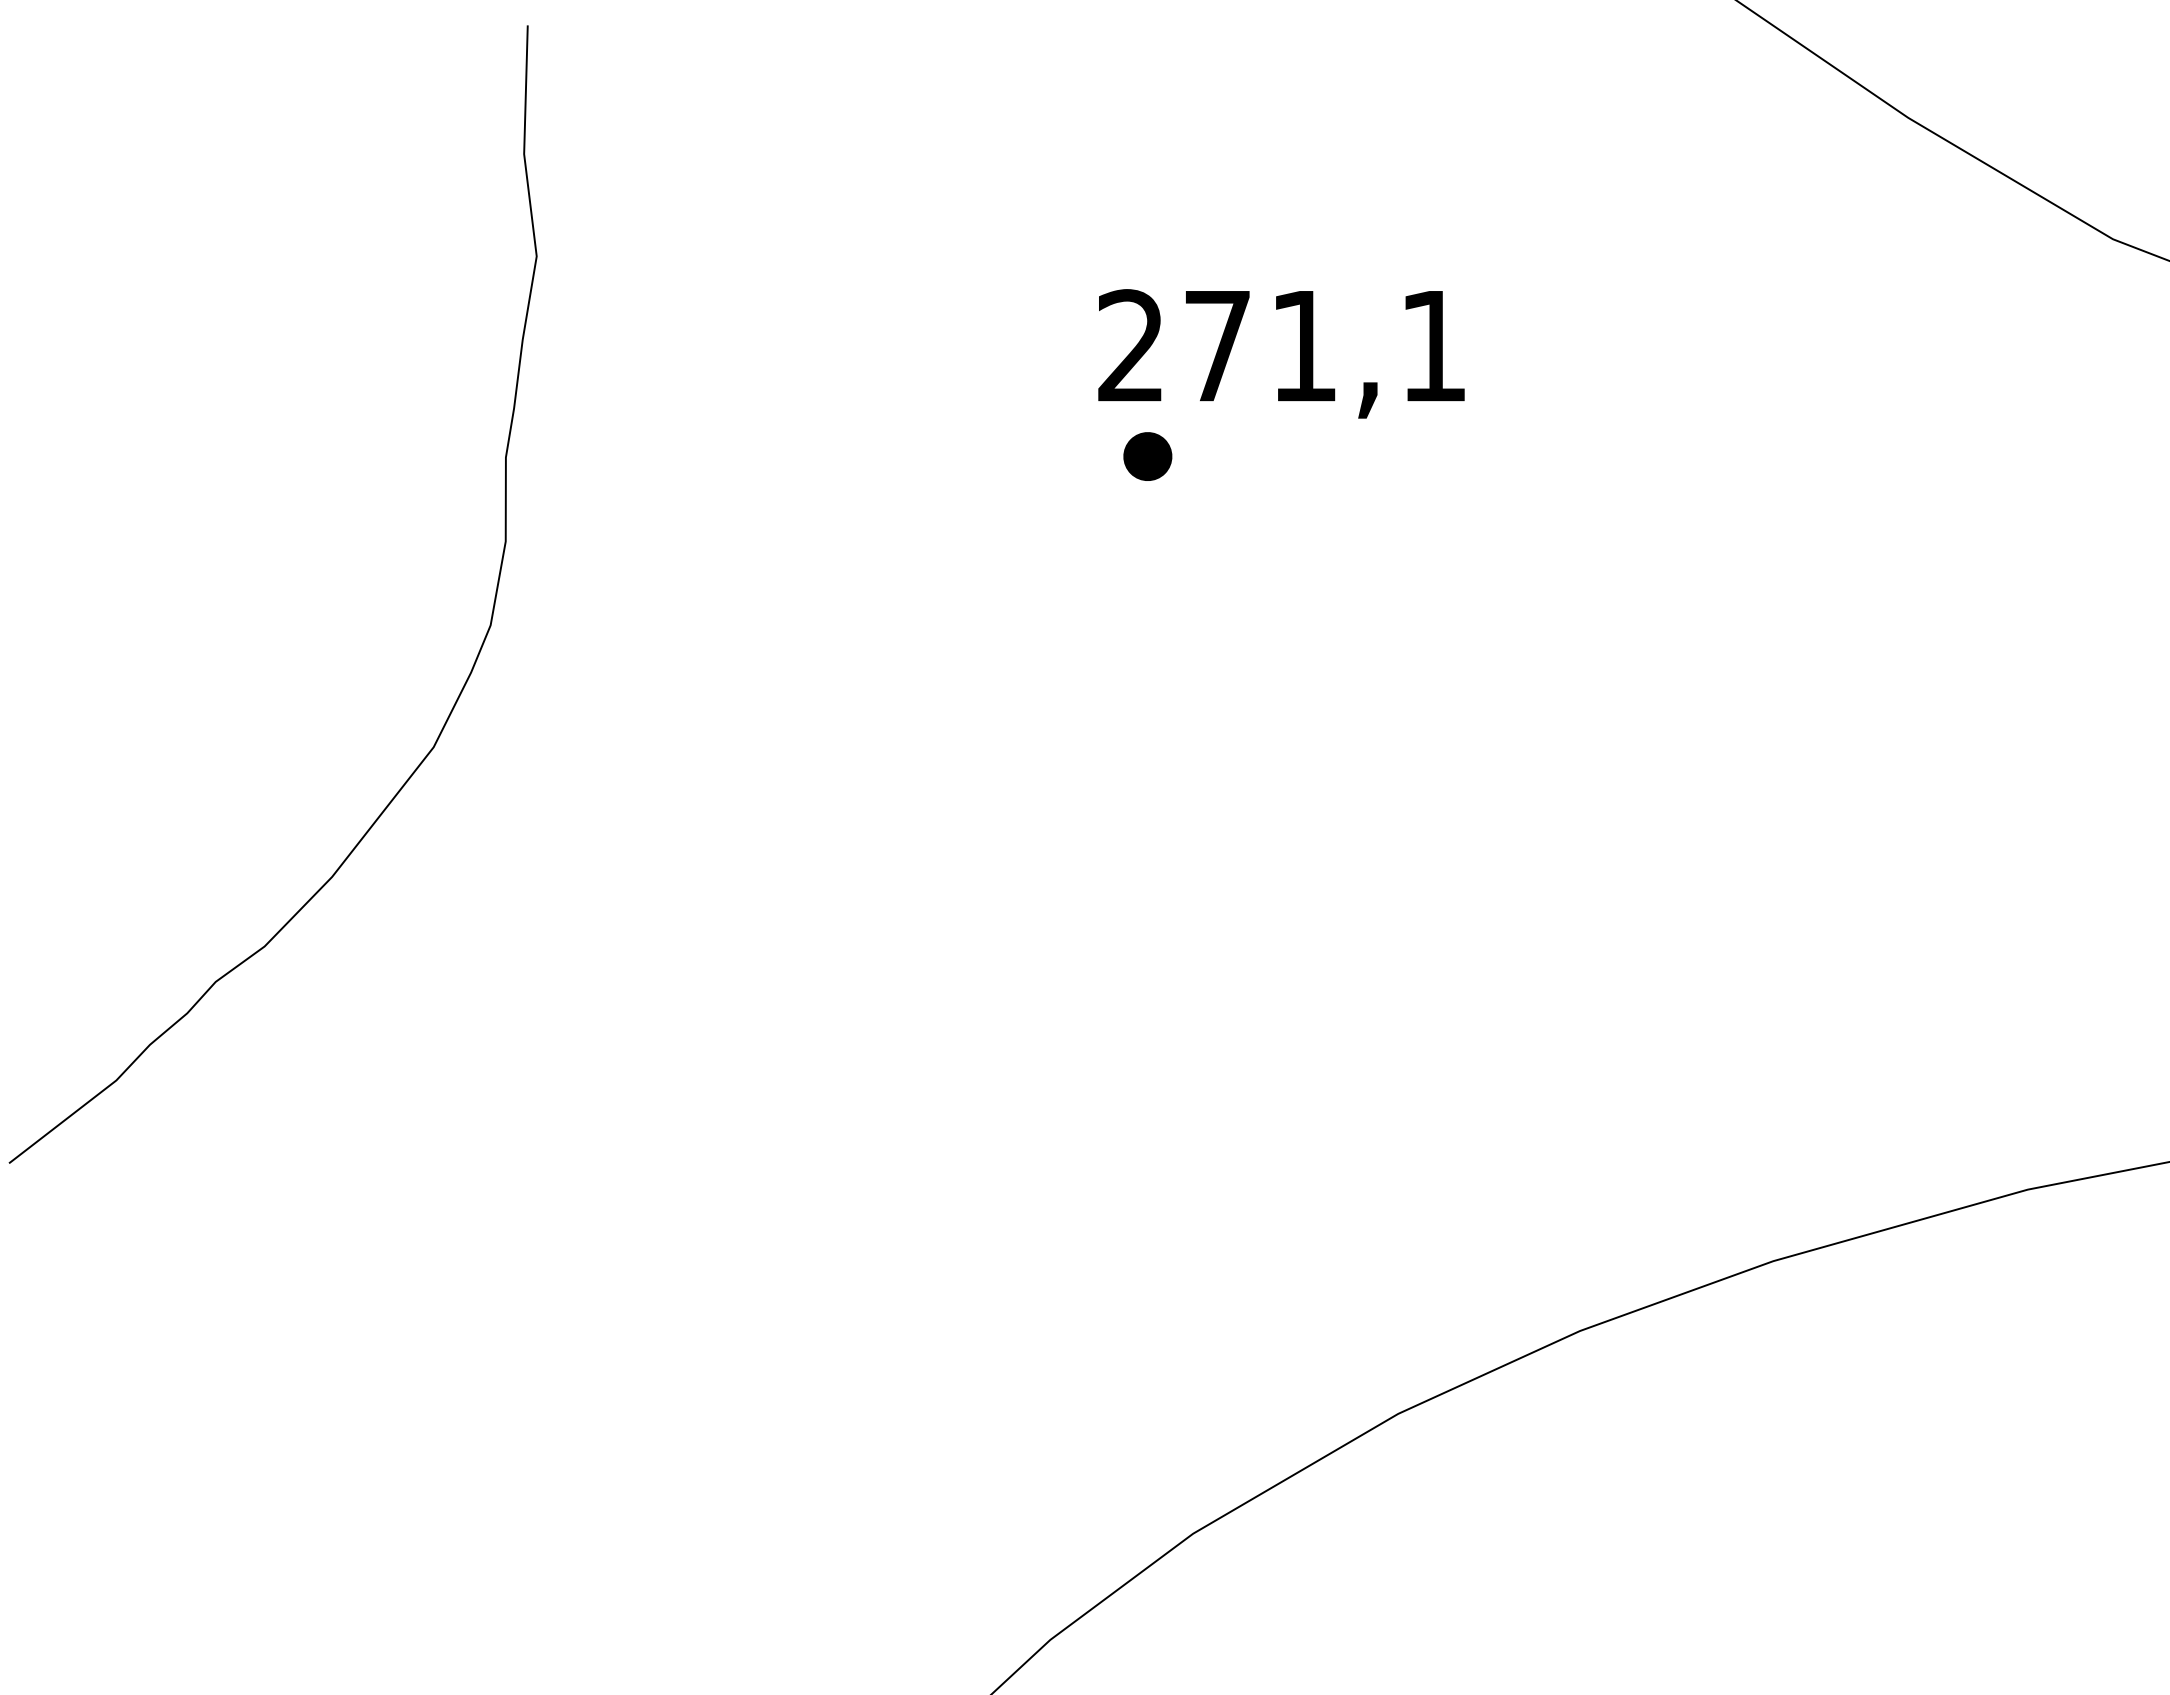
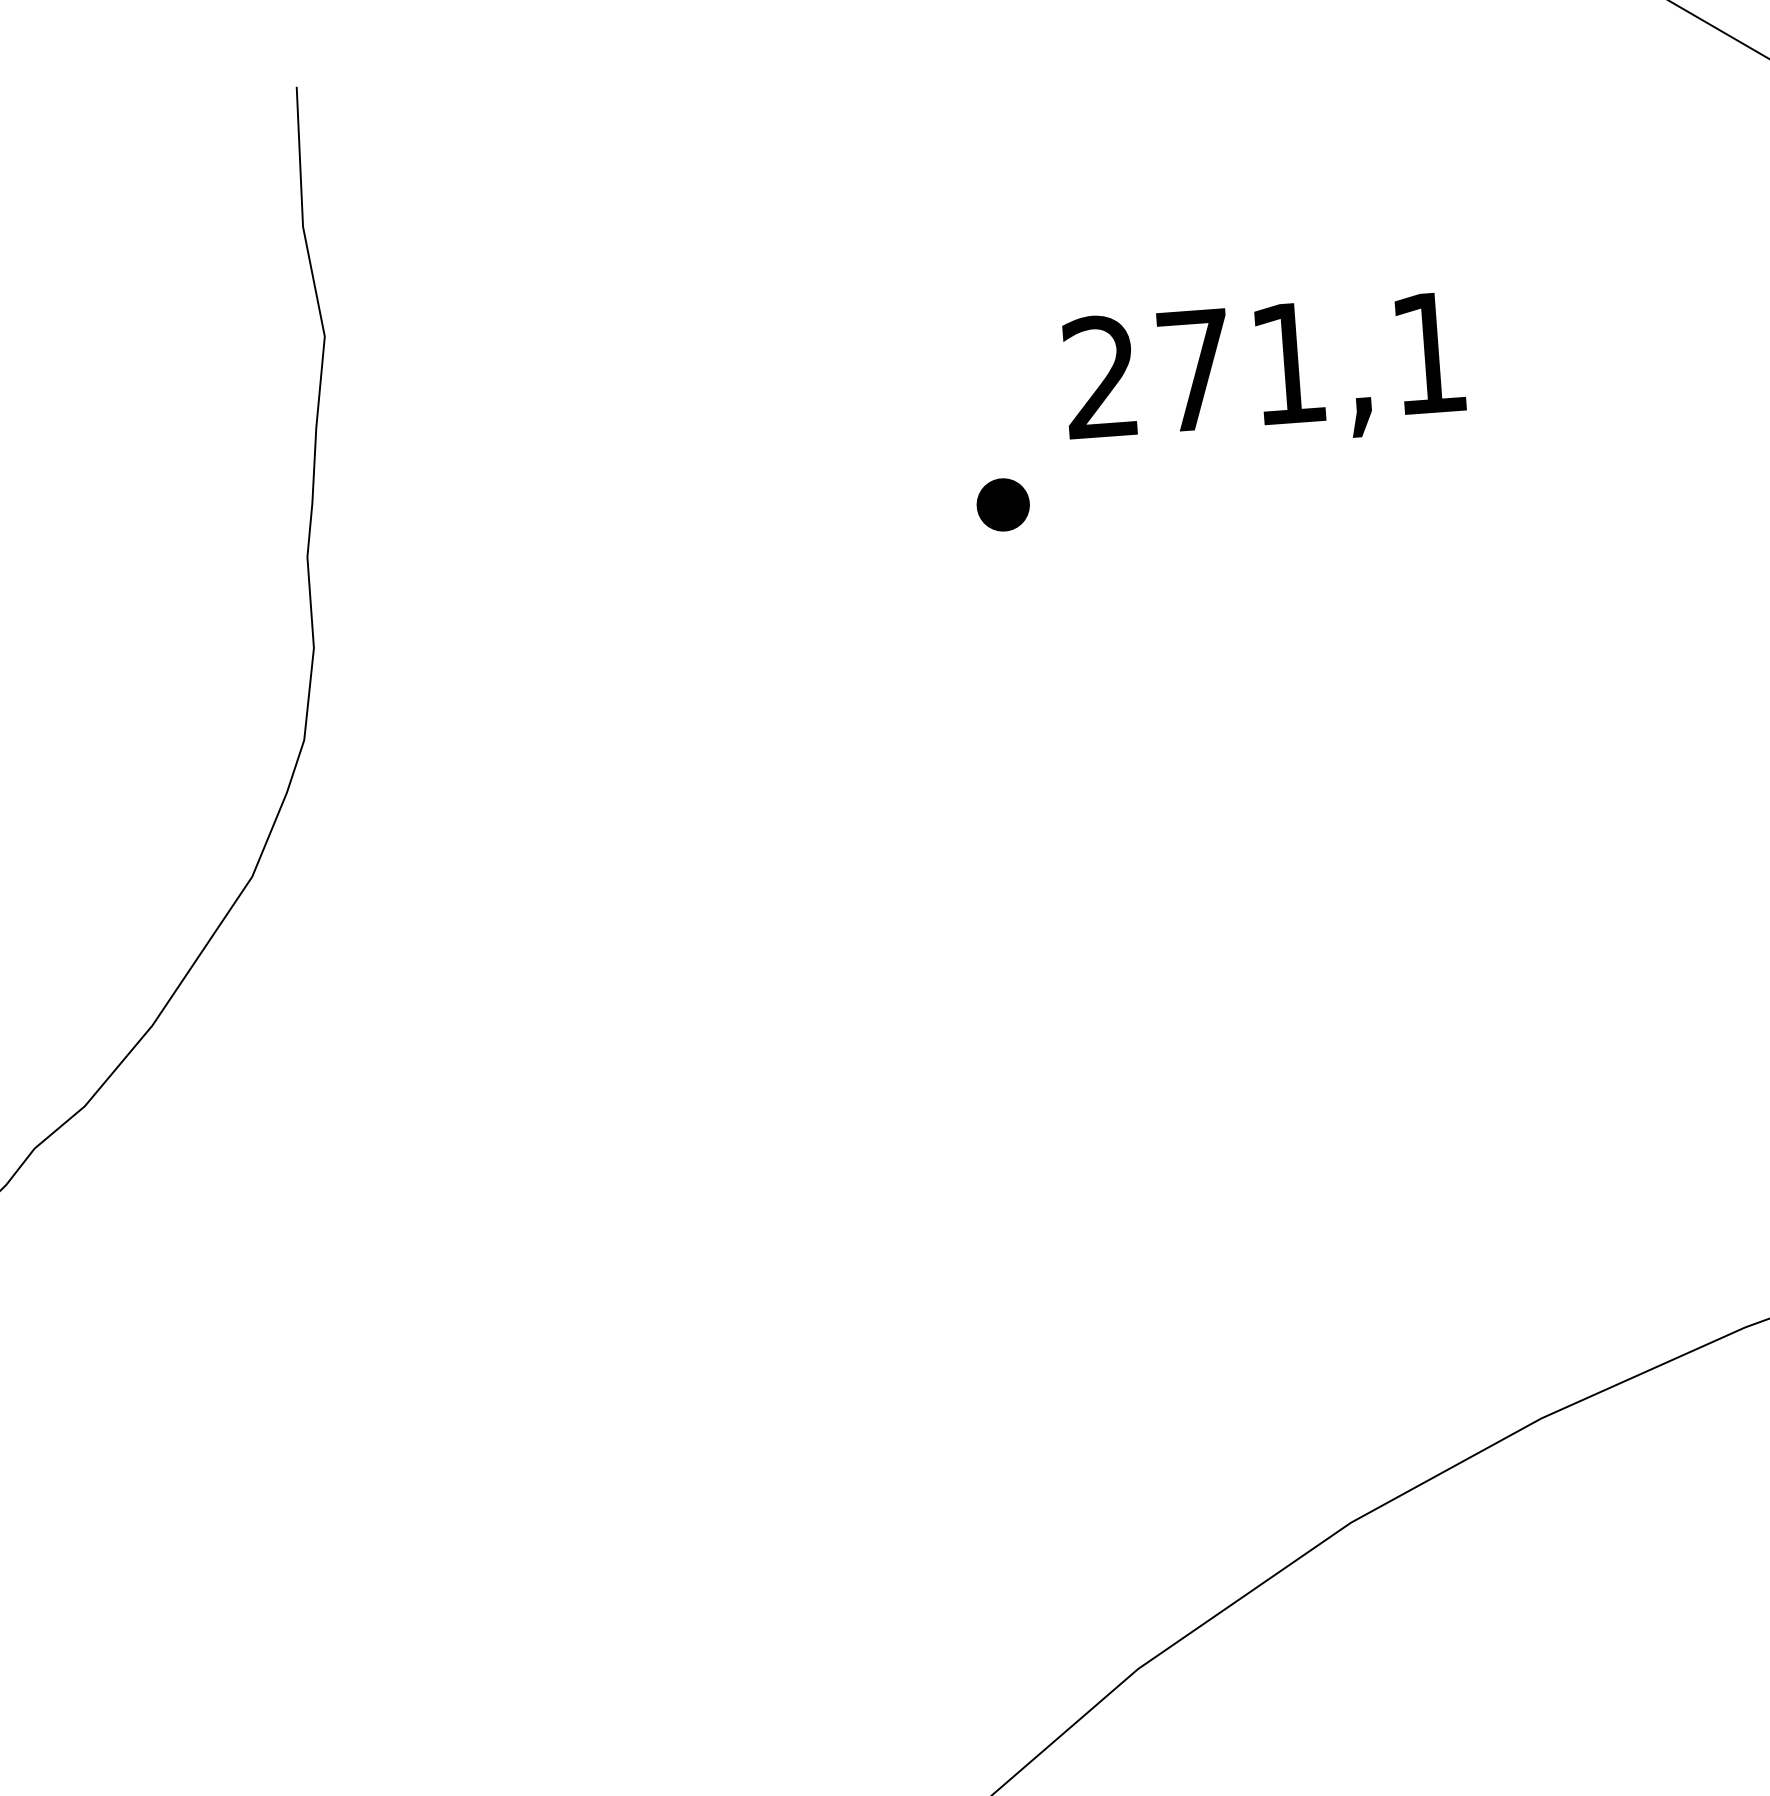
text: (1281, 353) -> (1264, 373), moved

